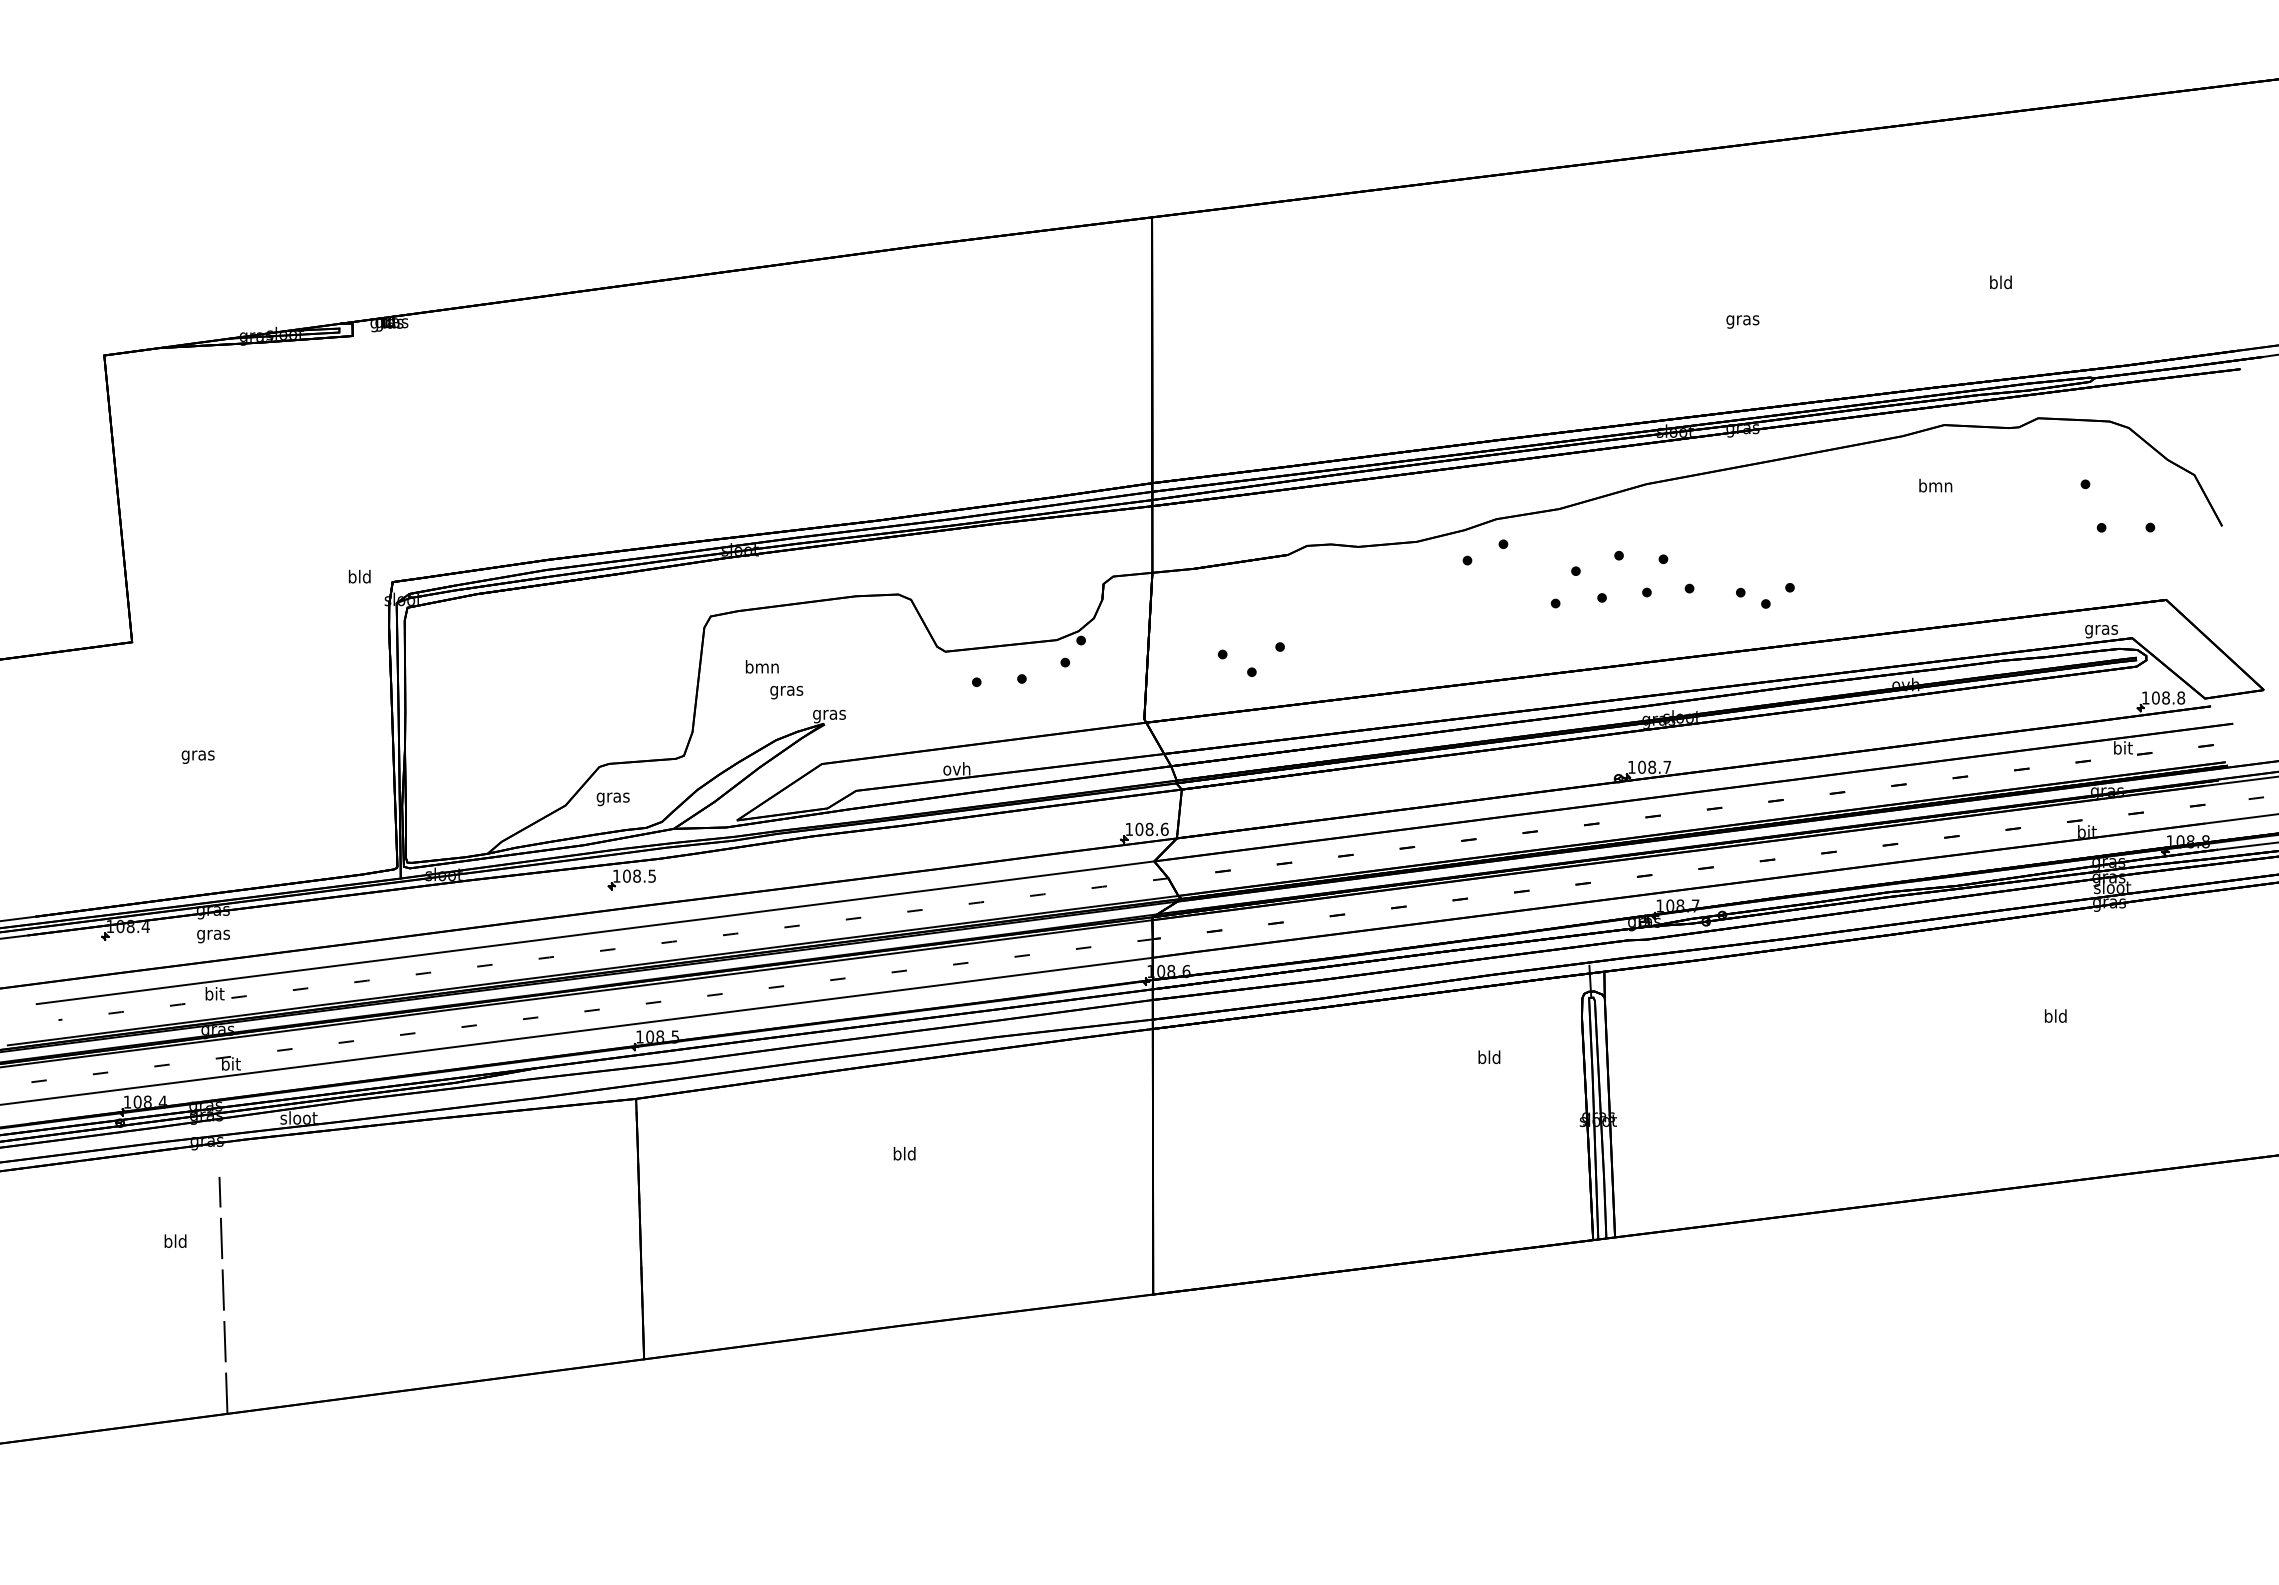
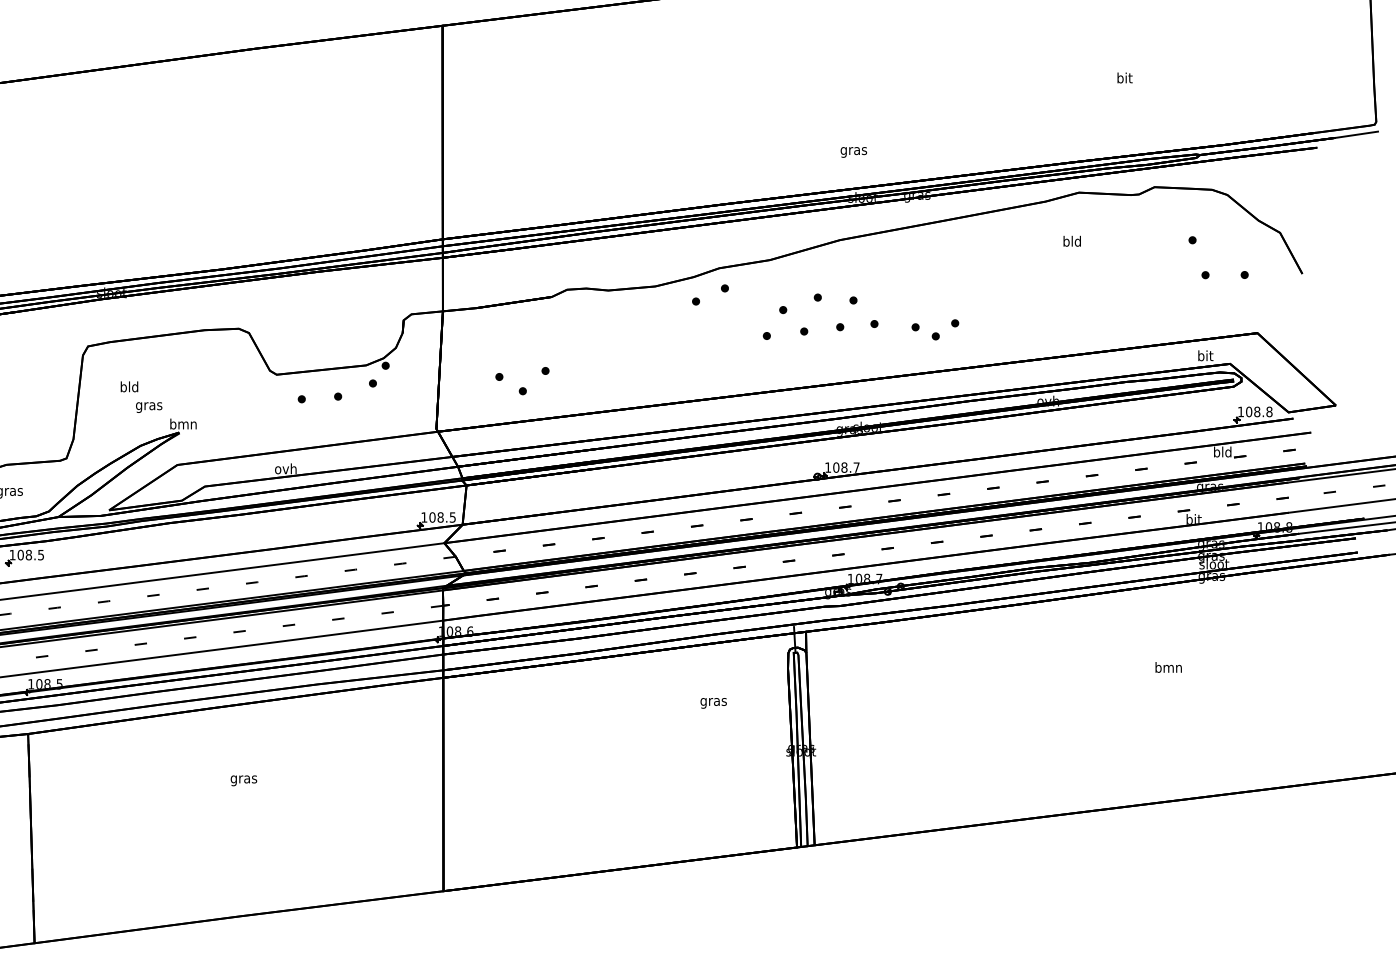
text: (2000, 282) -> (1124, 78), bld -> bit
text: (1742, 321) -> (853, 152), moved
text: (1935, 485) -> (1072, 241), bmn -> bld
text: (2101, 629) -> (1205, 356), gras -> bit
text: (761, 666) -> (128, 386), bmn -> bld
text: (829, 714) -> (183, 425), gras -> bmn
text: (2122, 747) -> (1222, 451), bit -> bld
text: (1164, 829) -> (452, 517), 108.6 -> 108.5
text: (2055, 1015) -> (1168, 667), bld -> bmn
text: (1489, 1058) -> (713, 701), bld -> gras
text: (904, 1154) -> (243, 778), bld -> gras

